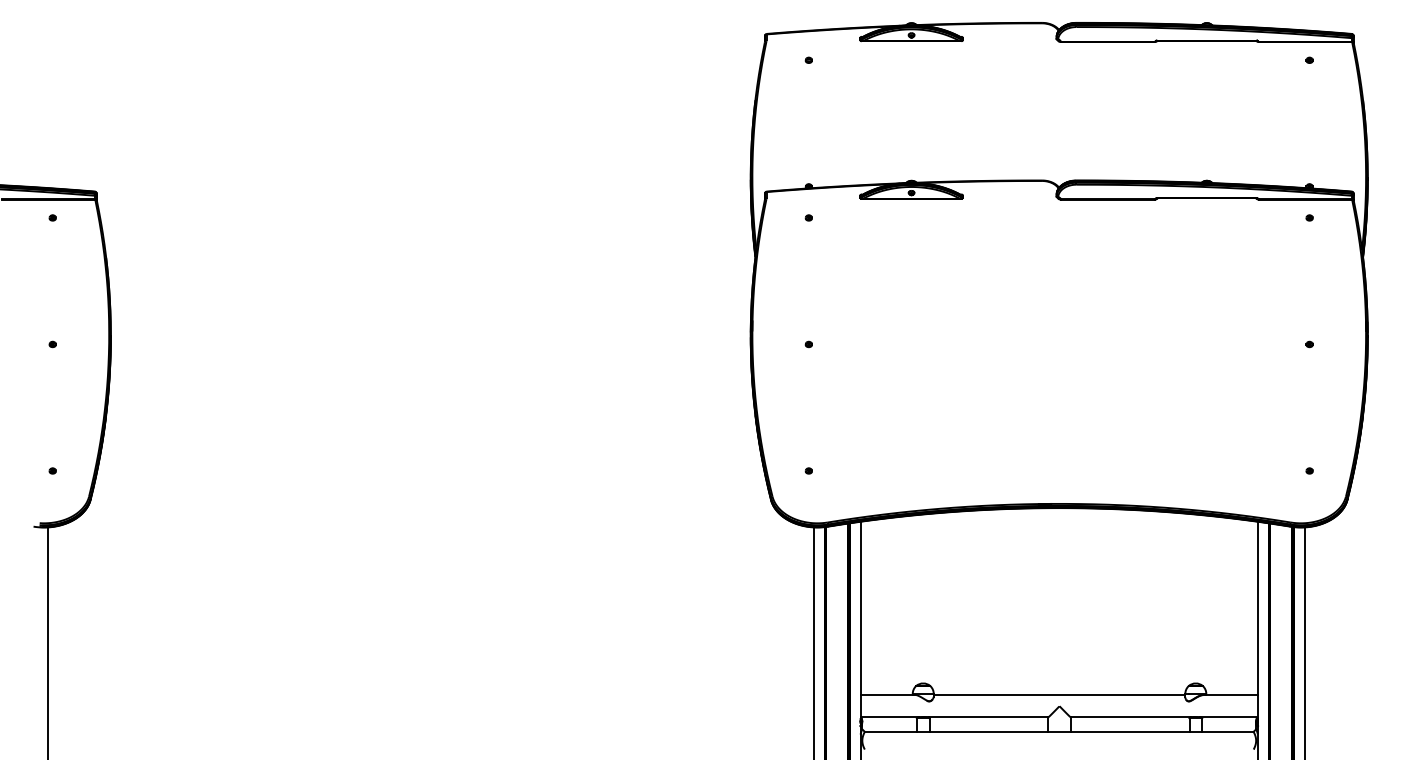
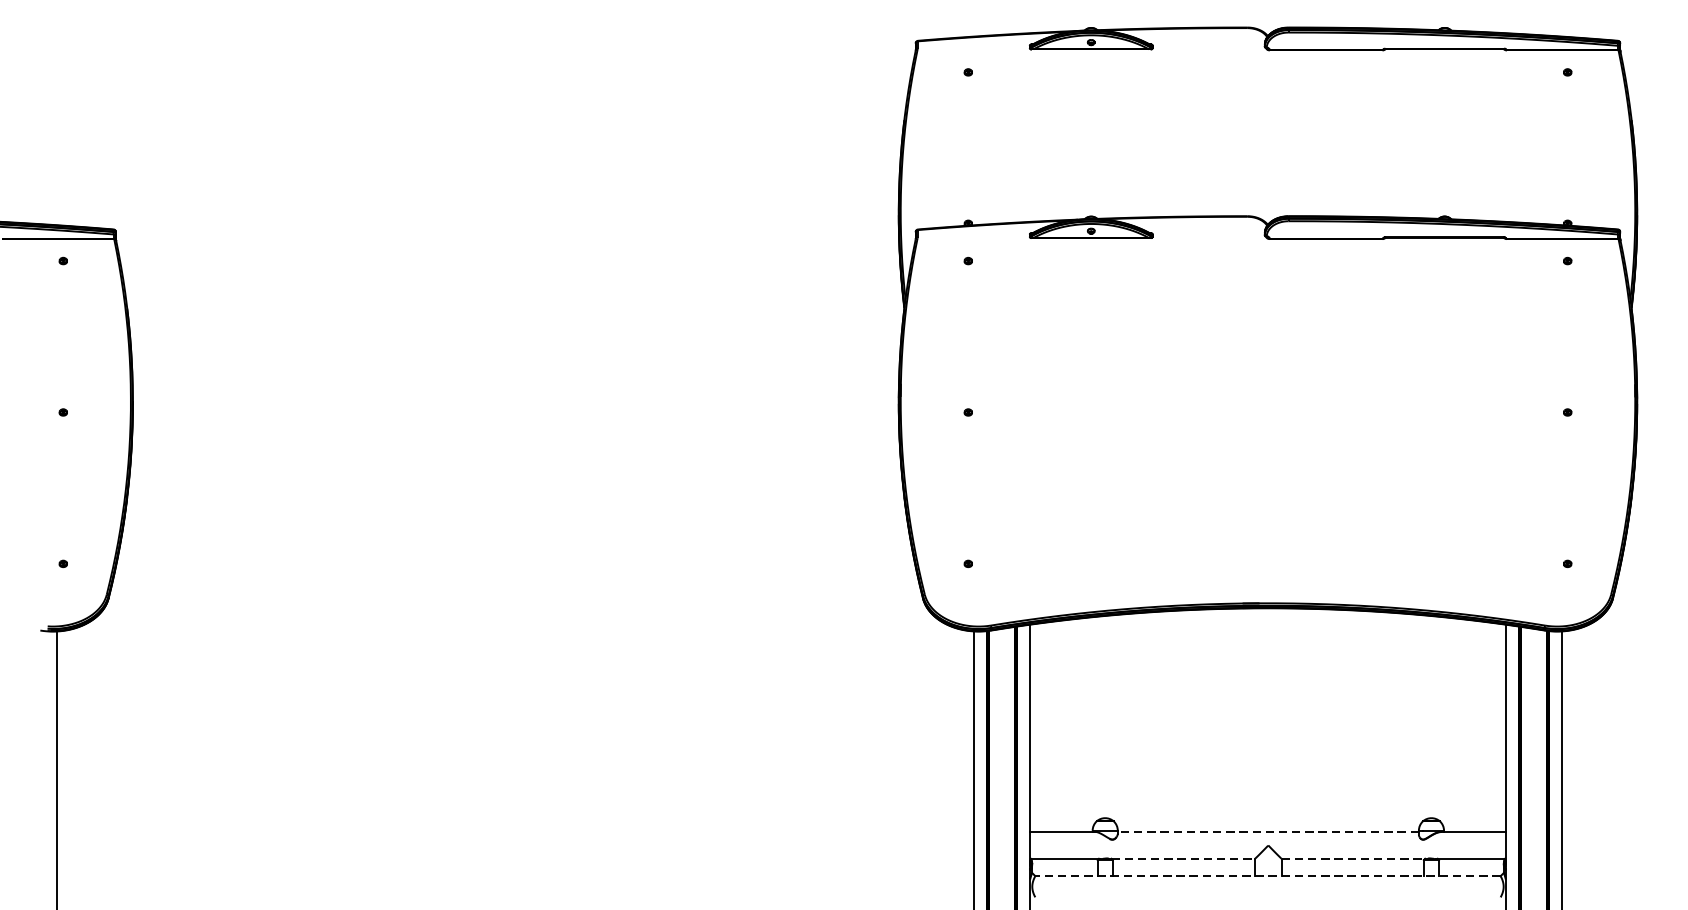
line: (1059, 695) -> (1268, 832), solid -> dashed
line: (988, 717) -> (1183, 858), solid -> dashed
line: (1130, 717) -> (1353, 858), solid -> dashed
line: (1058, 731) -> (1267, 875), solid -> dashed

